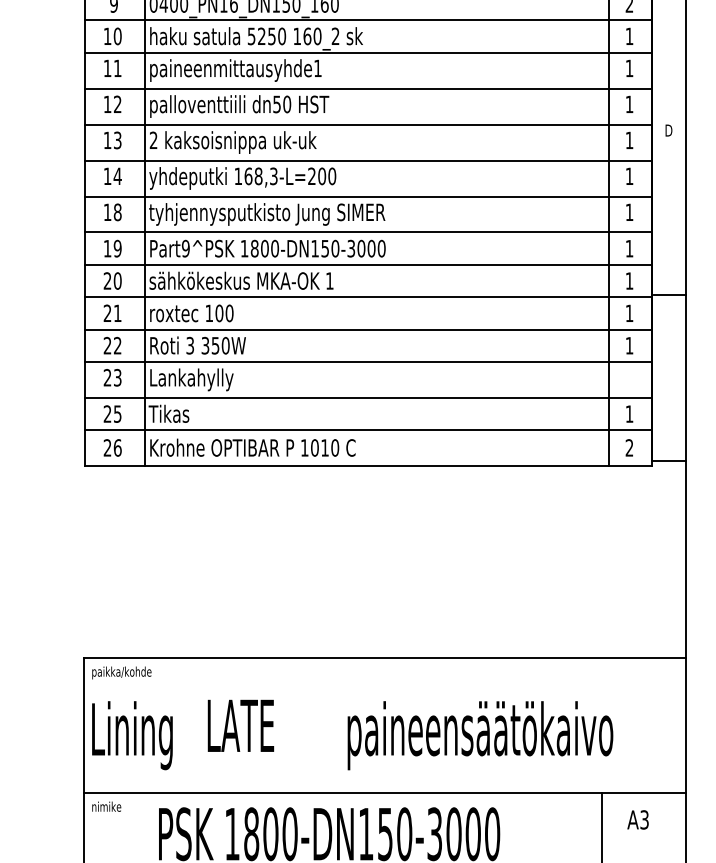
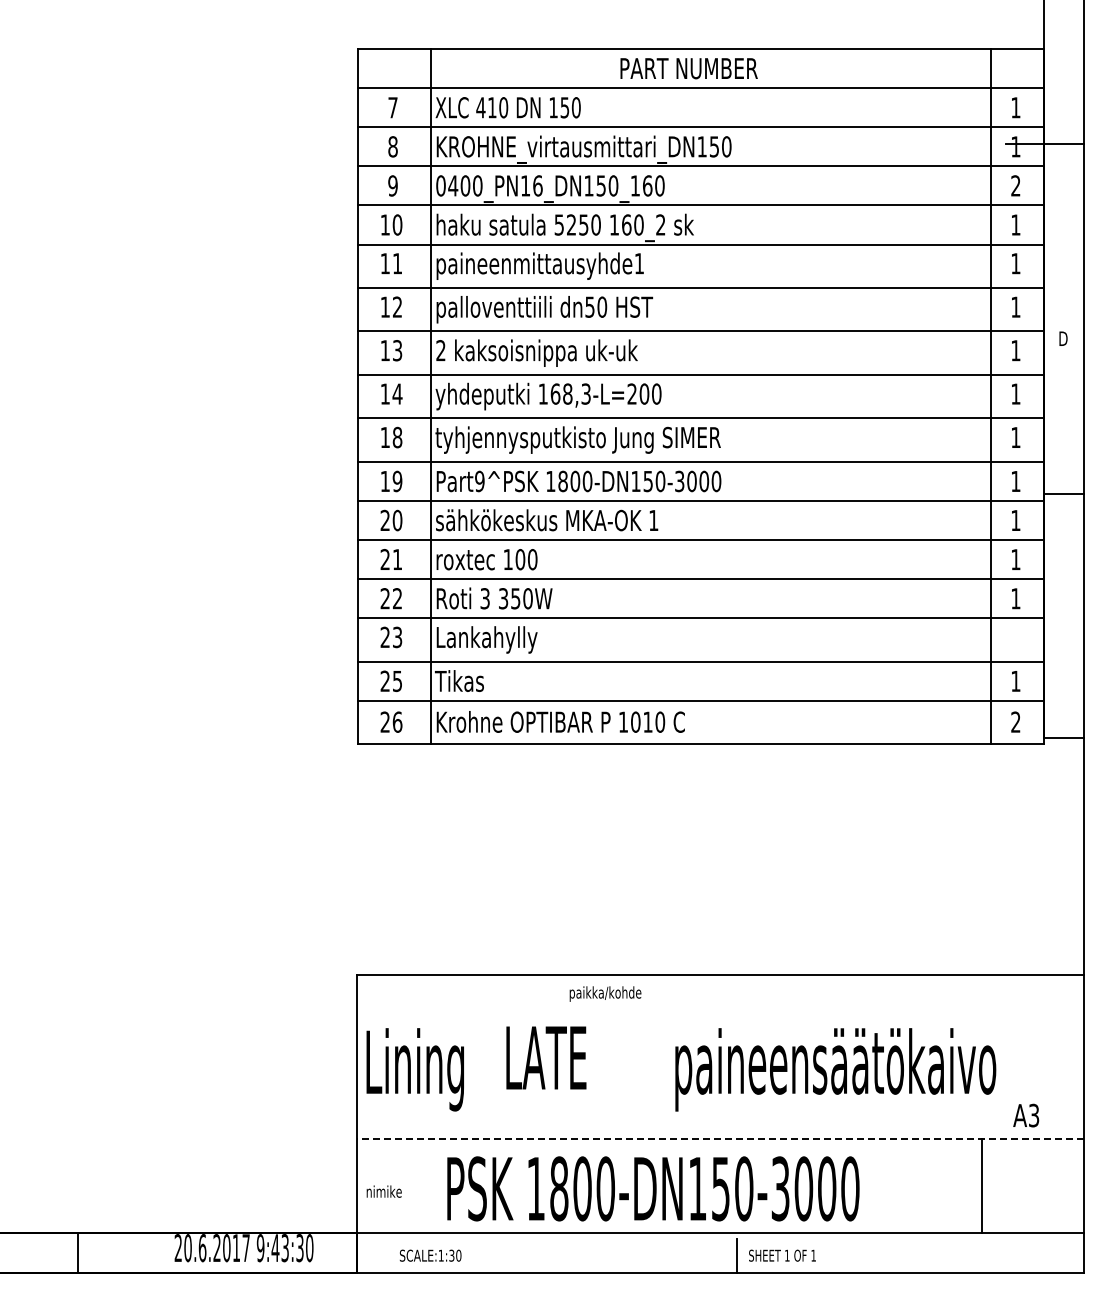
line: (669, 295) -> (1064, 494), moved
text: (121, 672) -> (605, 993), moved
line: (385, 792) -> (720, 1138), solid -> dashed
text: (106, 806) -> (383, 1191), moved
text: (638, 819) -> (1026, 1115), moved

